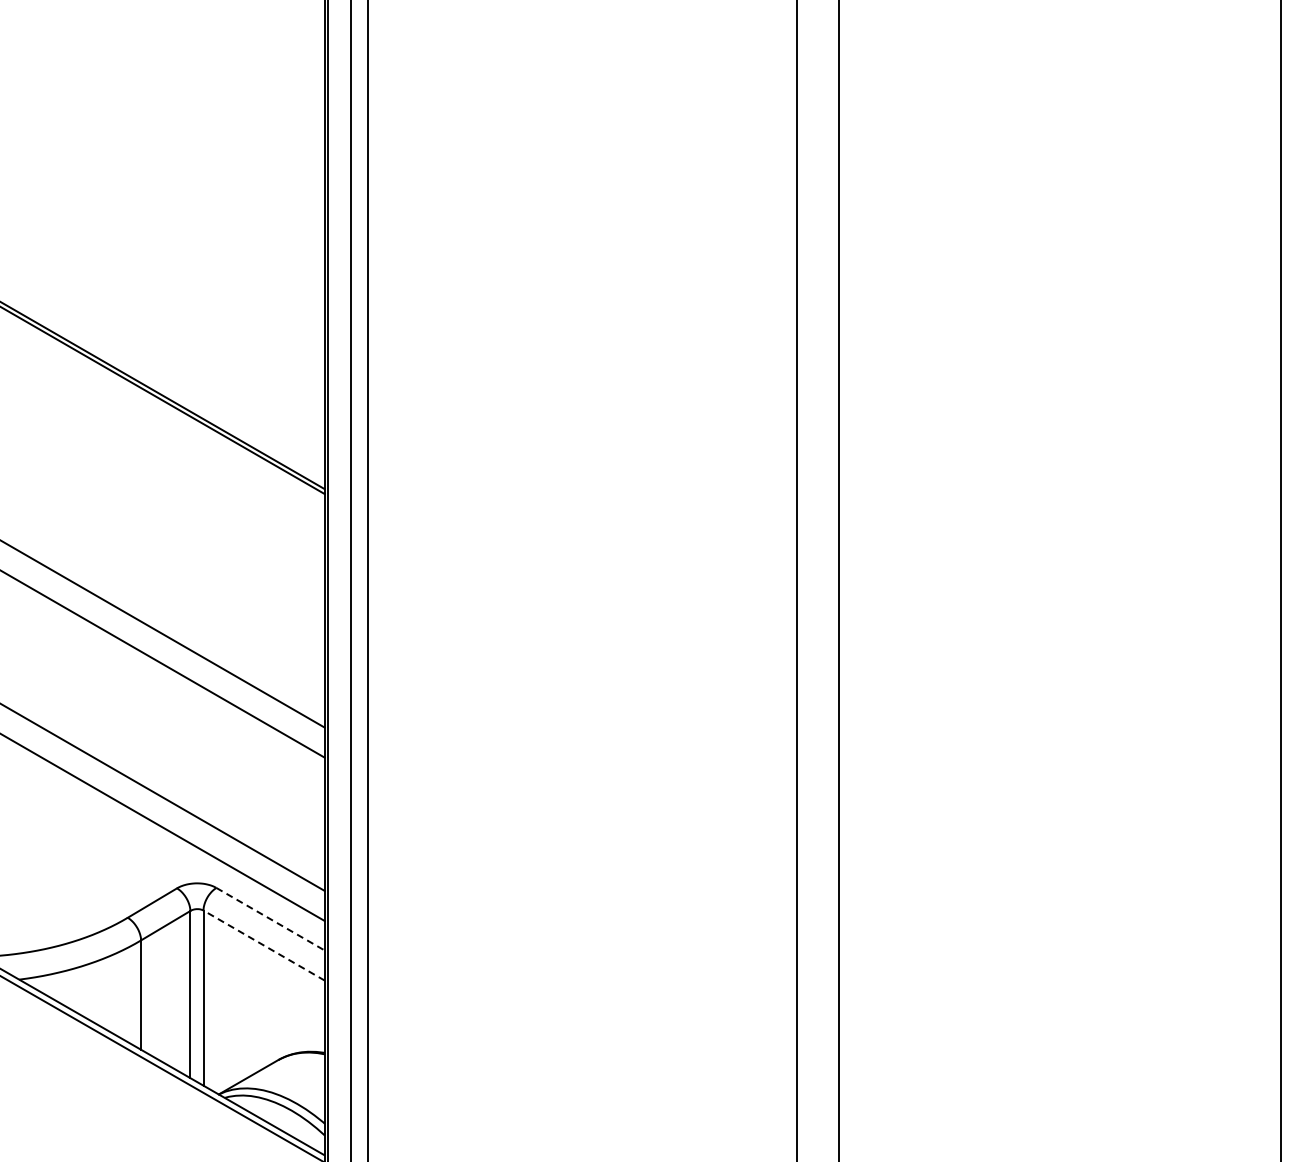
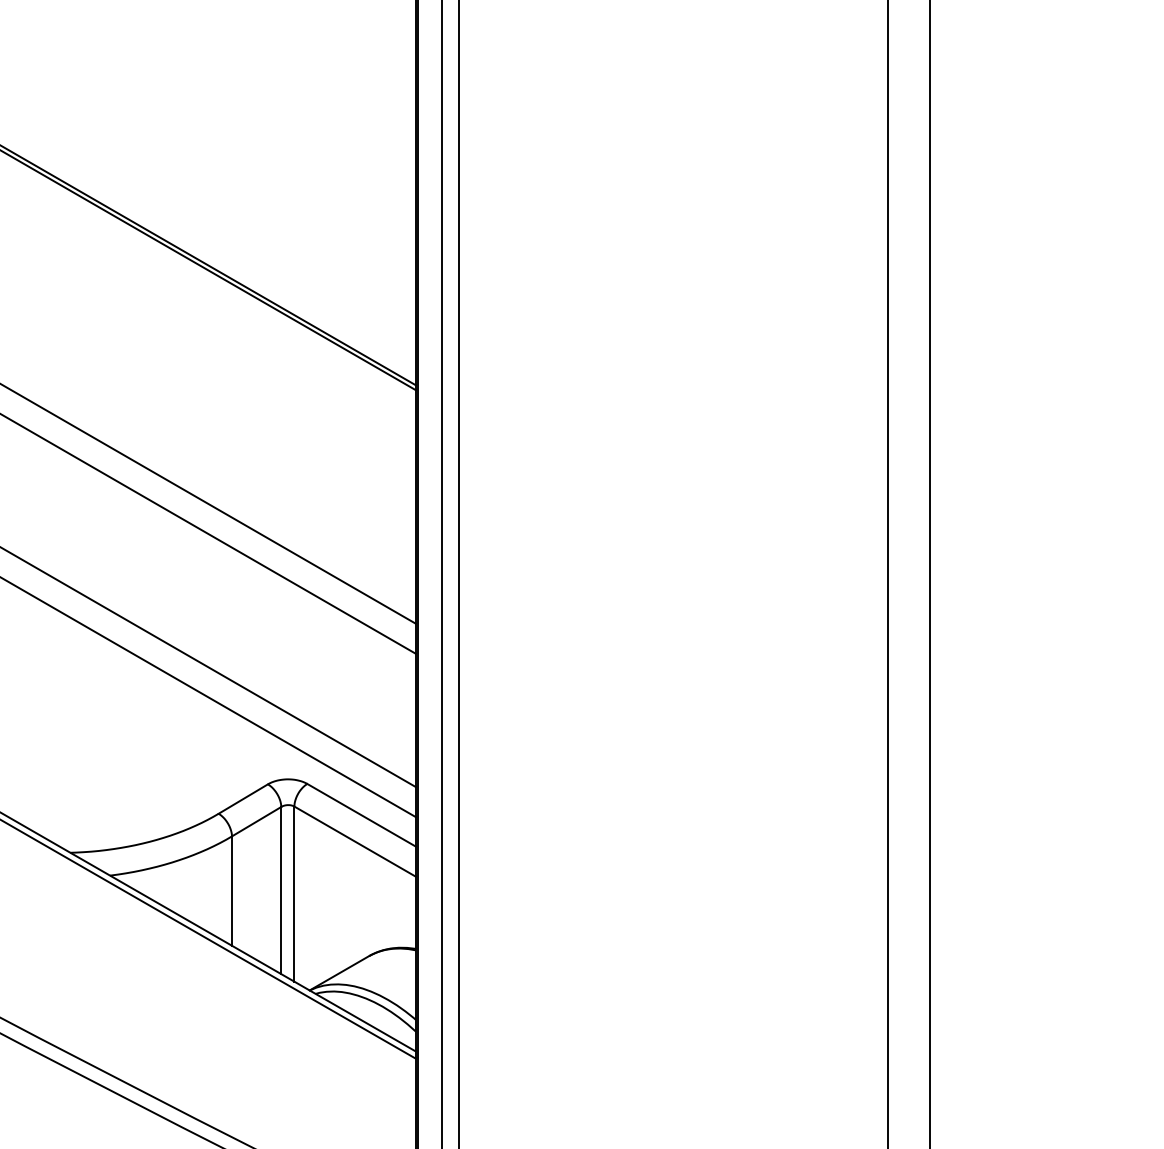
line: (270, 919) -> (361, 815), dashed -> solid
line: (263, 945) -> (354, 841), dashed -> solid

